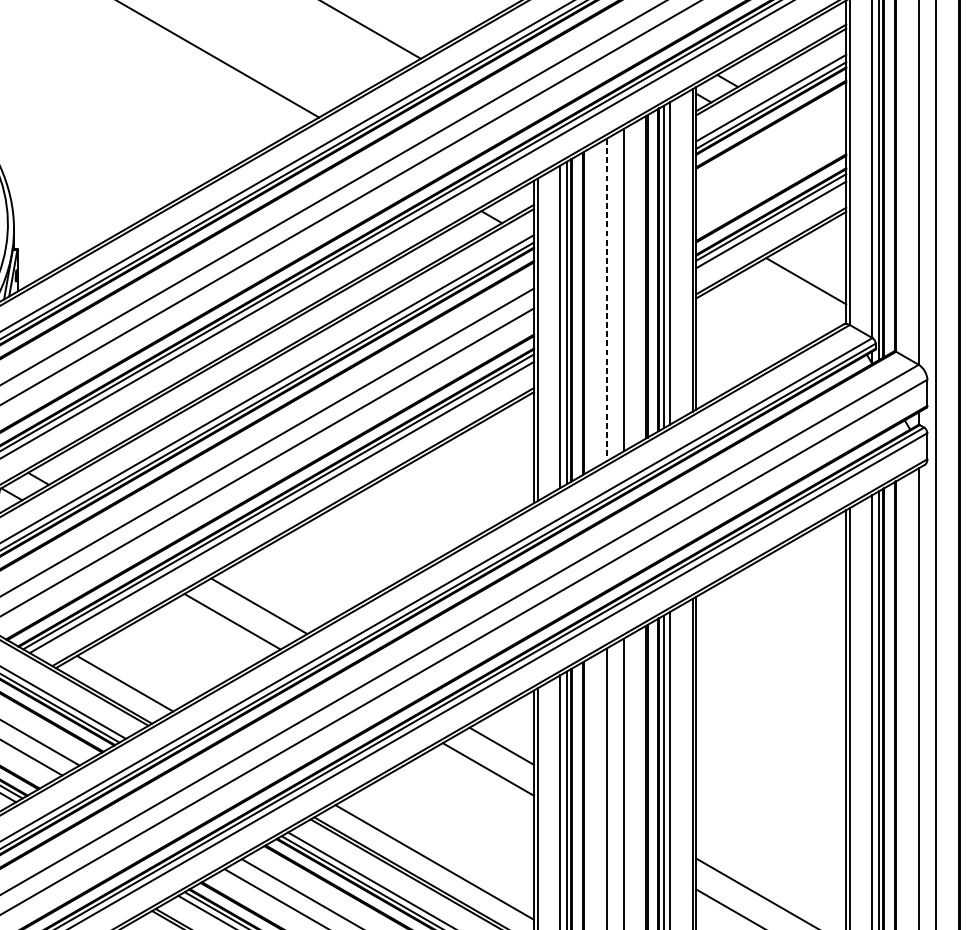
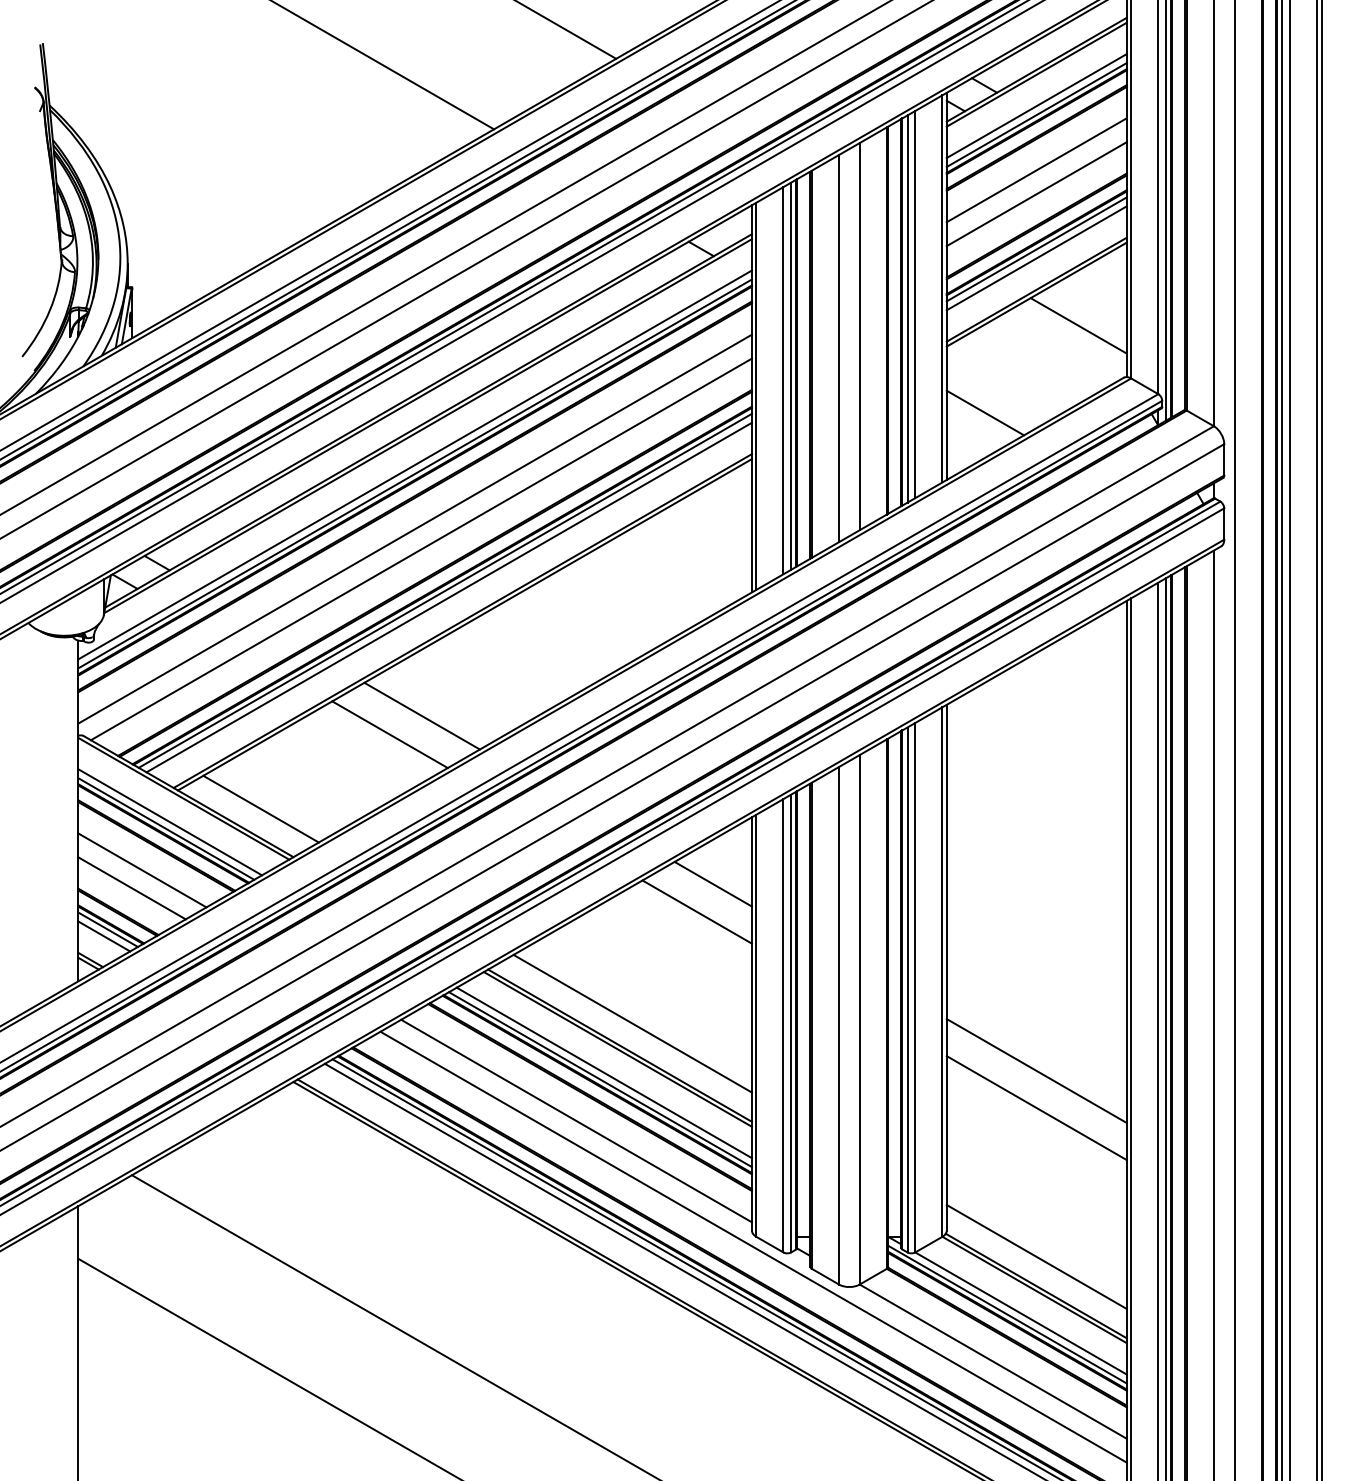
line: (770, 151) -> (1036, 170), added
line: (770, 171) -> (1036, 194), added
line: (606, 300) -> (839, 348), dashed -> solid
line: (728, 353) -> (985, 412), added

